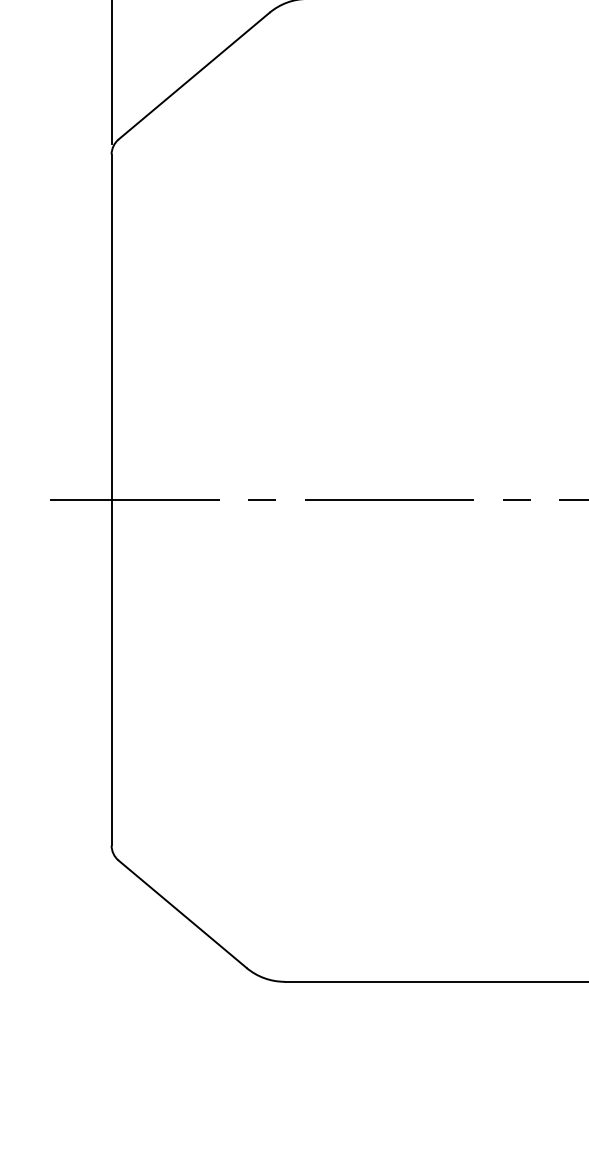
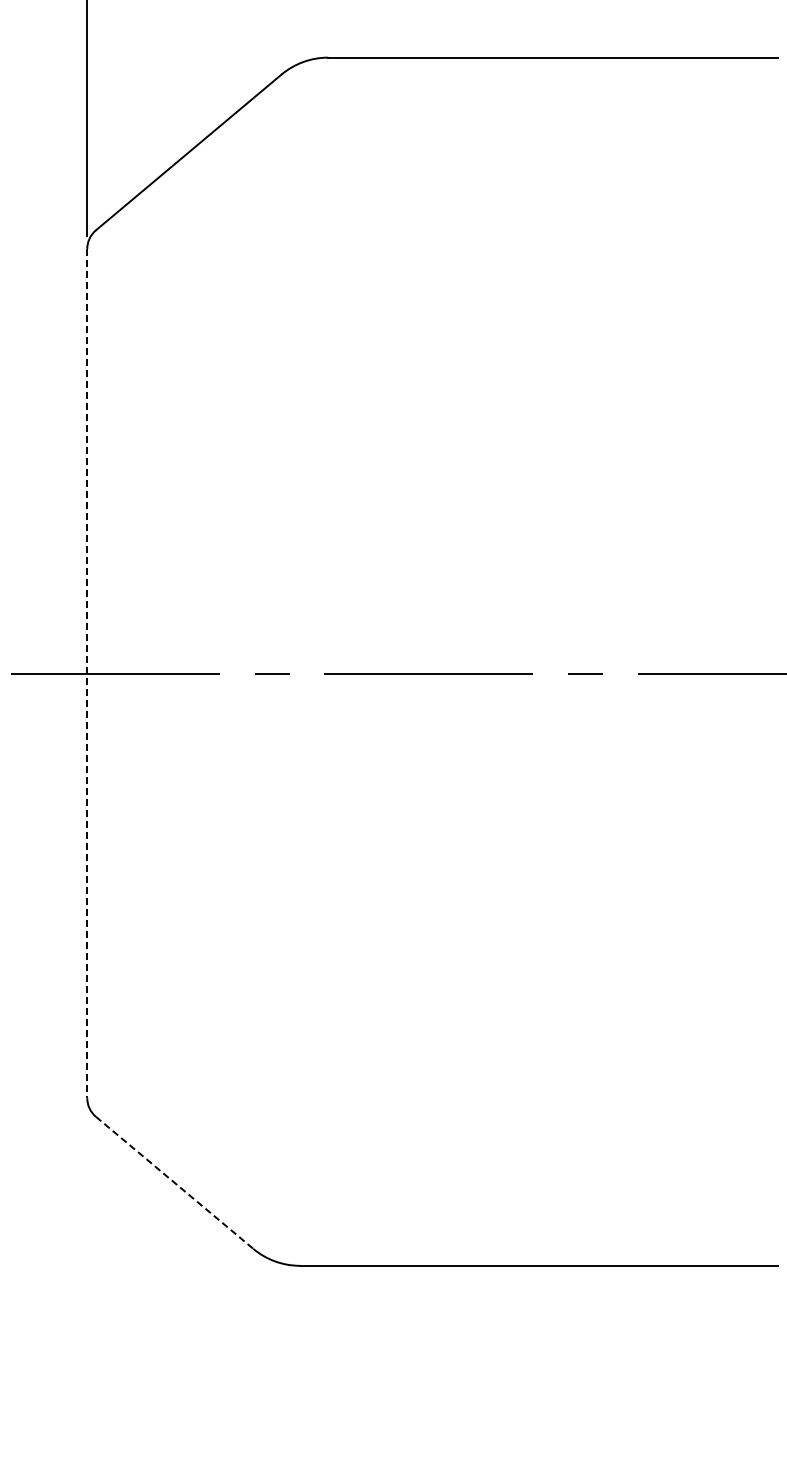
line: (111, 499) -> (87, 673), solid -> dashed
line: (182, 914) -> (174, 1182), solid -> dashed

